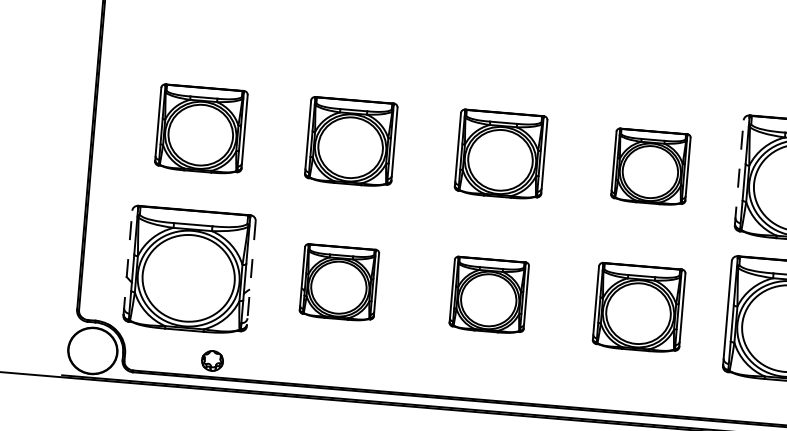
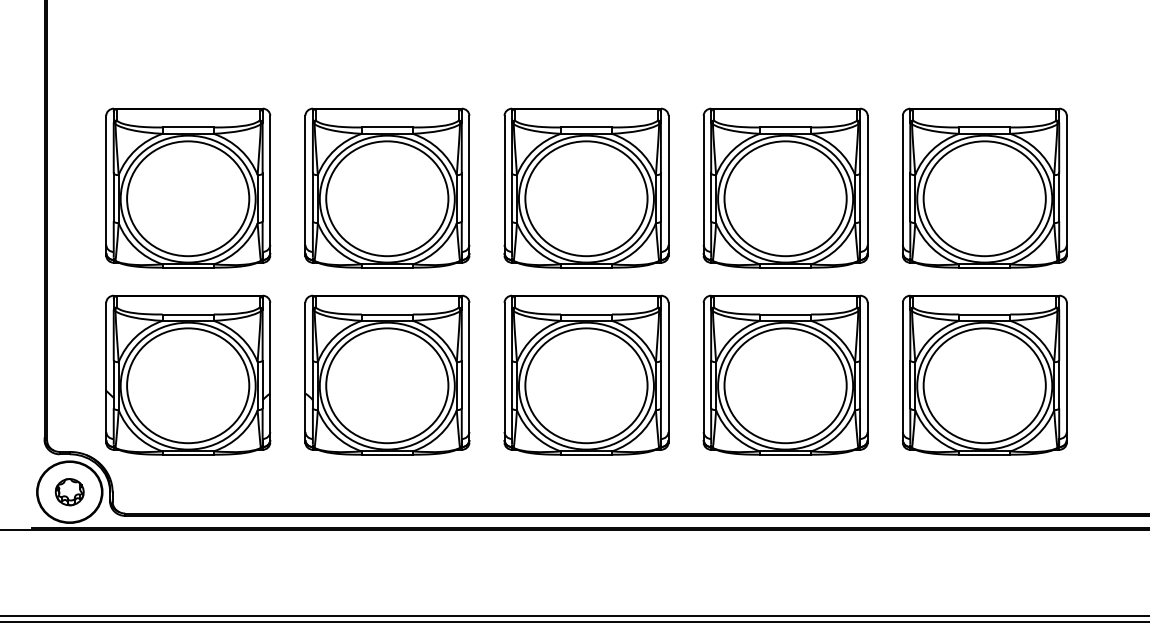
part: (201, 129) -> (188, 187), size x1.43
part: (351, 141) -> (387, 187), size x1.43
part: (501, 154) -> (586, 187), size x1.43
part: (650, 166) -> (785, 187), size x1.67
line: (738, 172) -> (902, 185), dashed -> solid
line: (128, 263) -> (106, 372), dashed -> solid
line: (251, 273) -> (270, 372), dashed -> solid
part: (339, 282) -> (387, 374), size x1.67
part: (489, 295) -> (586, 374), size x1.67
part: (638, 307) -> (785, 374), size x1.43
part: (212, 361) -> (69, 492), moved

